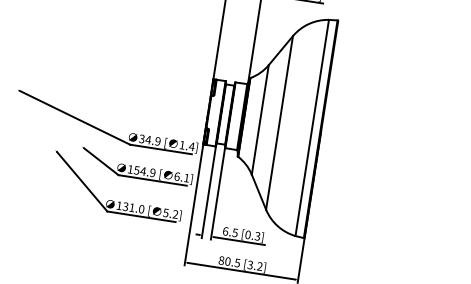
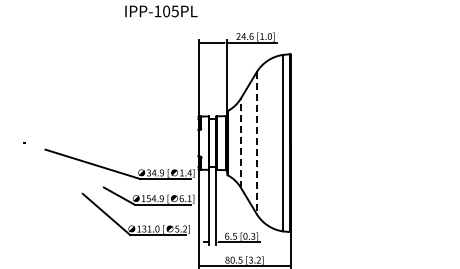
line: (260, 120) -> (241, 143), solid -> dashed
line: (279, 123) -> (256, 143), solid -> dashed

